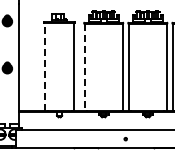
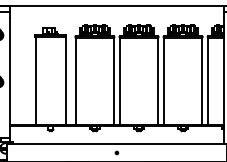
line: (44, 66) -> (35, 80), dashed -> solid
line: (84, 67) -> (75, 81), dashed -> solid

